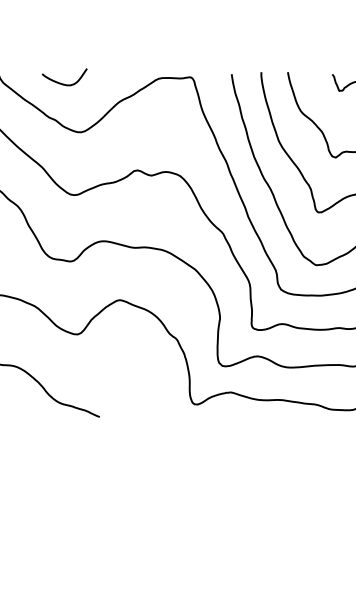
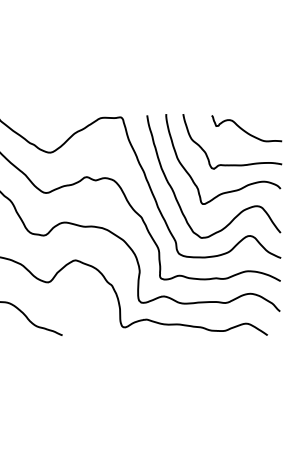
curve: (62, 82) -> (38, 120), removed

